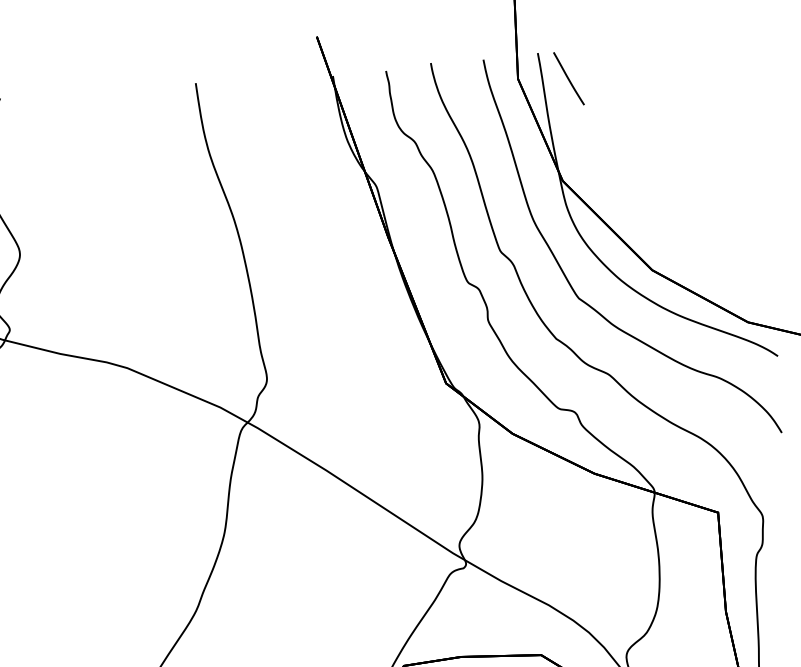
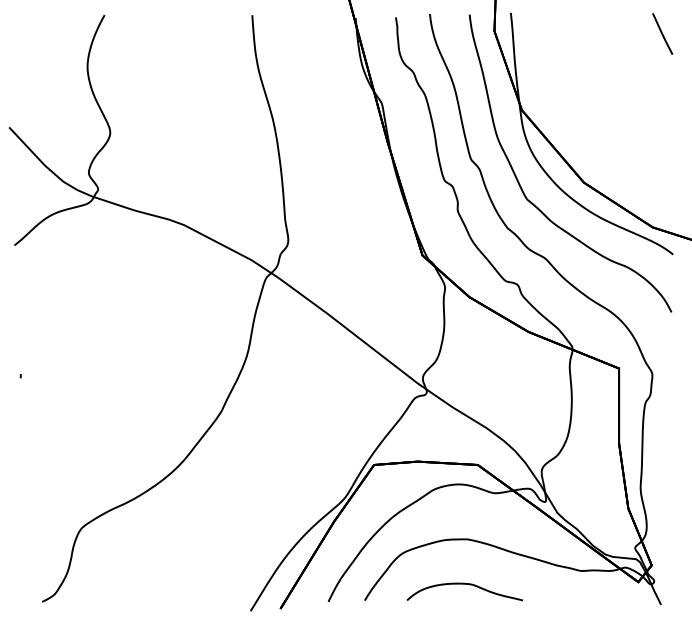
line: (568, 78) -> (662, 33), moved

